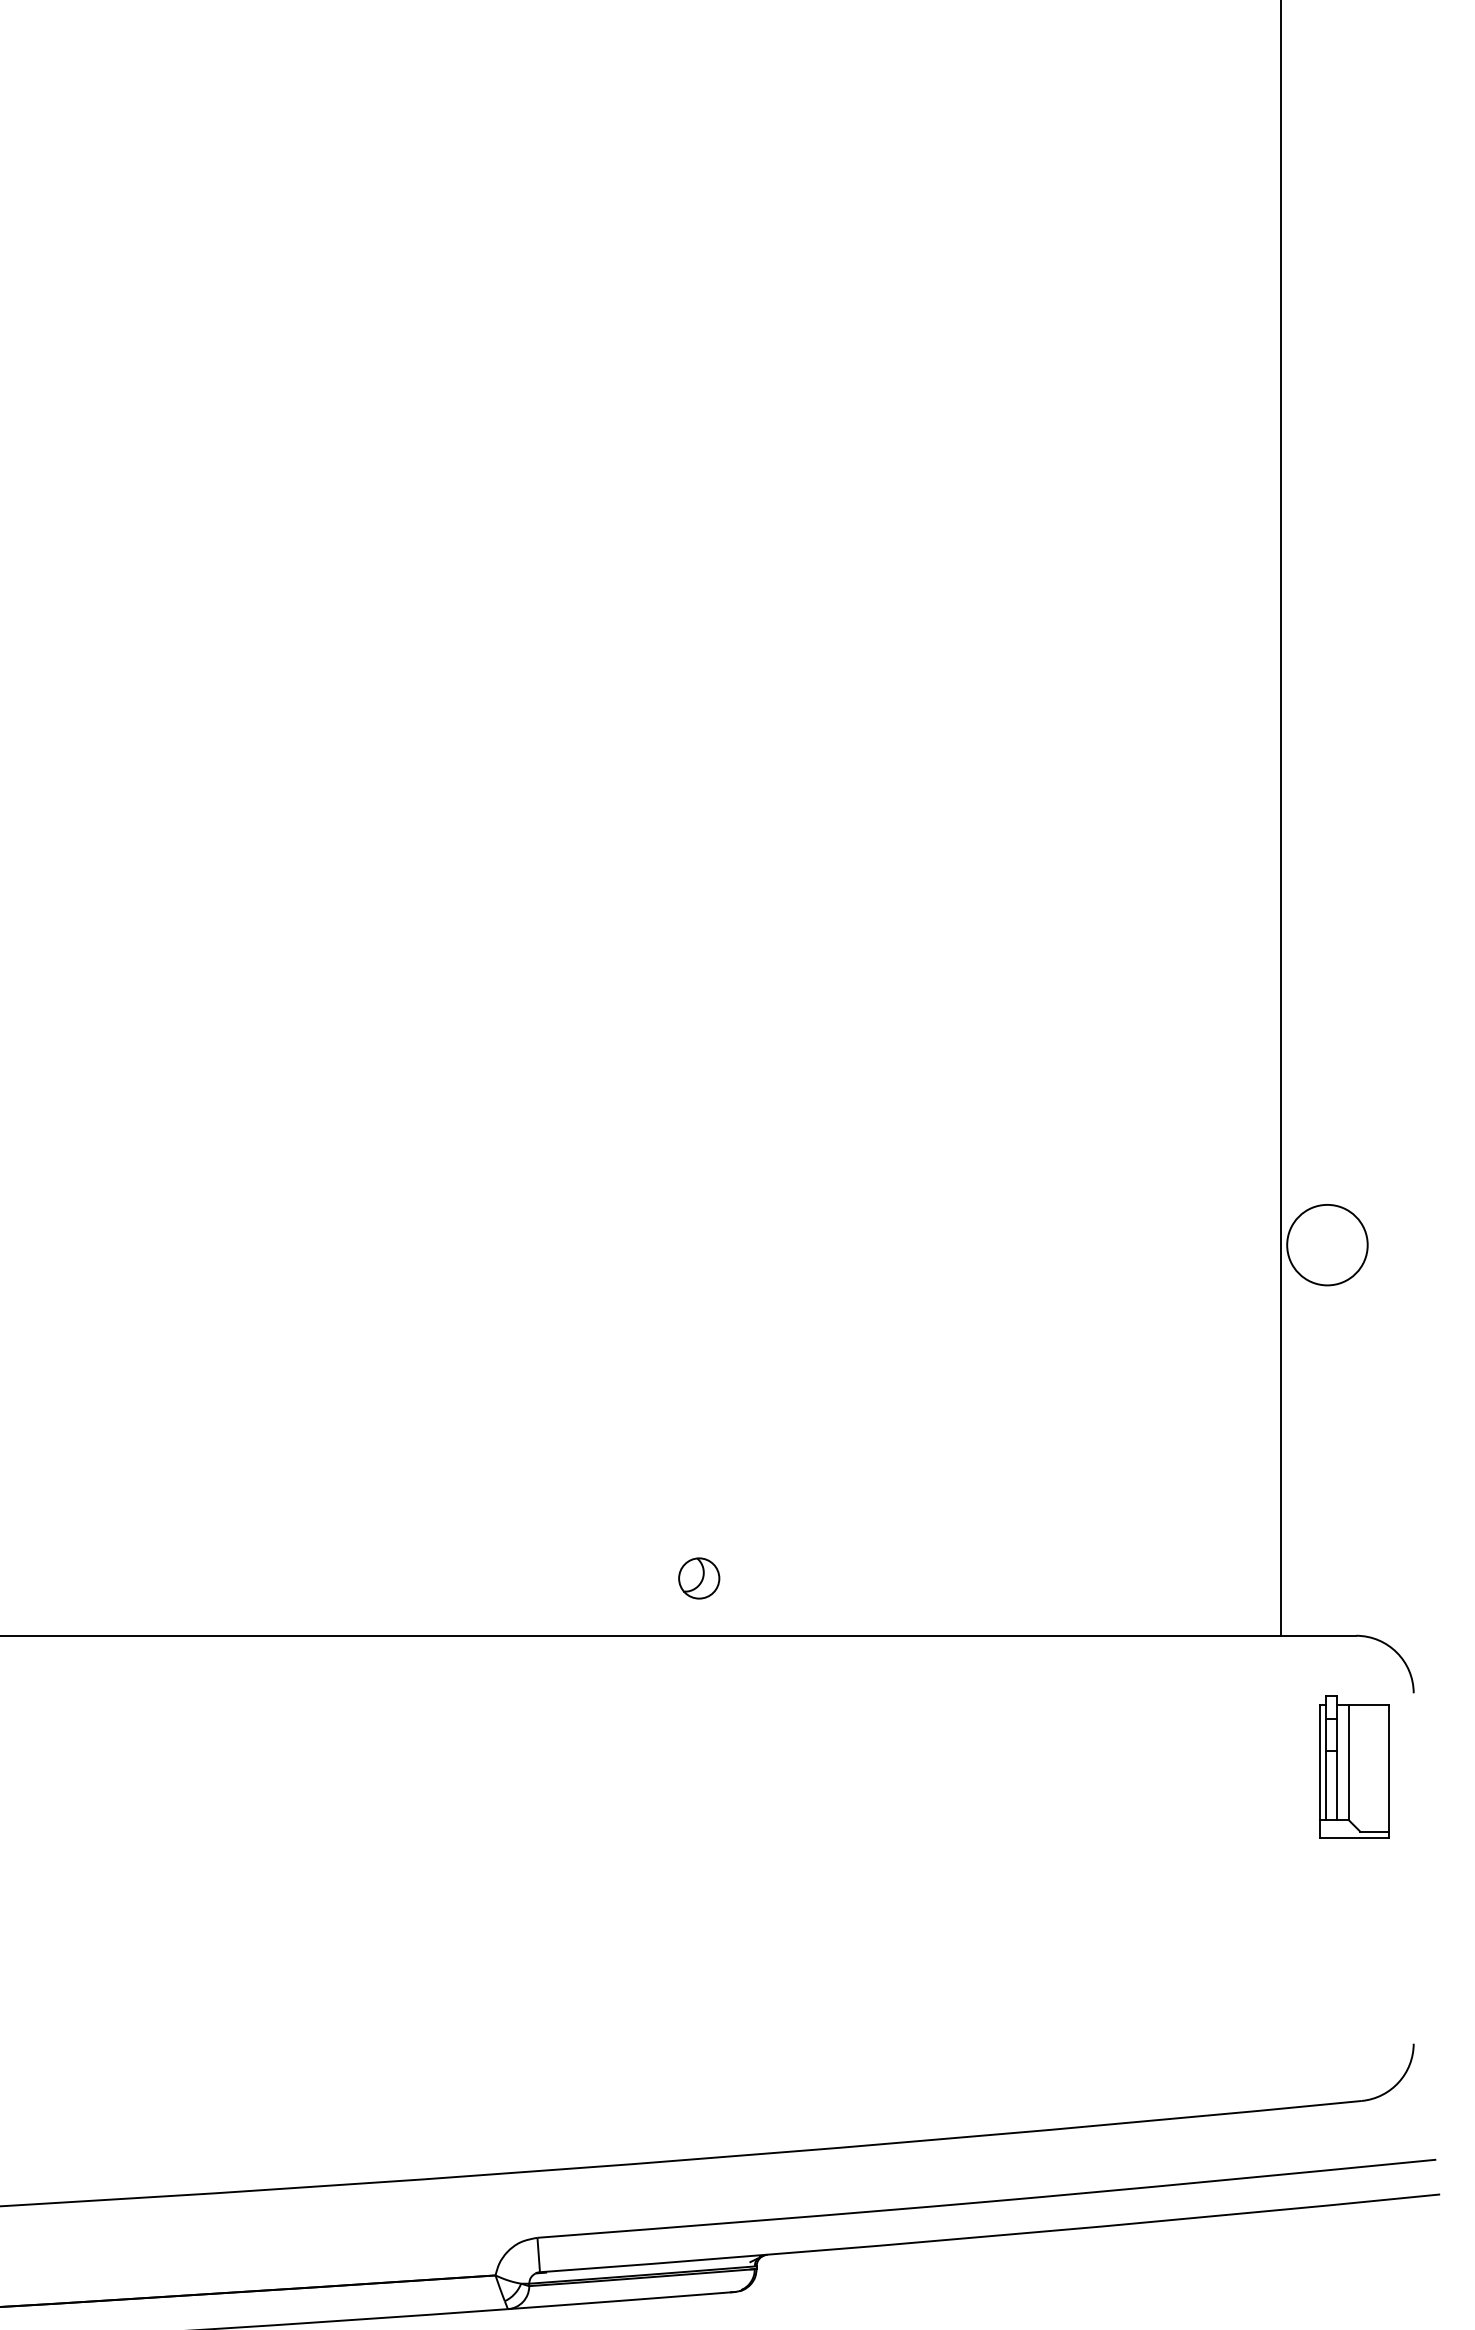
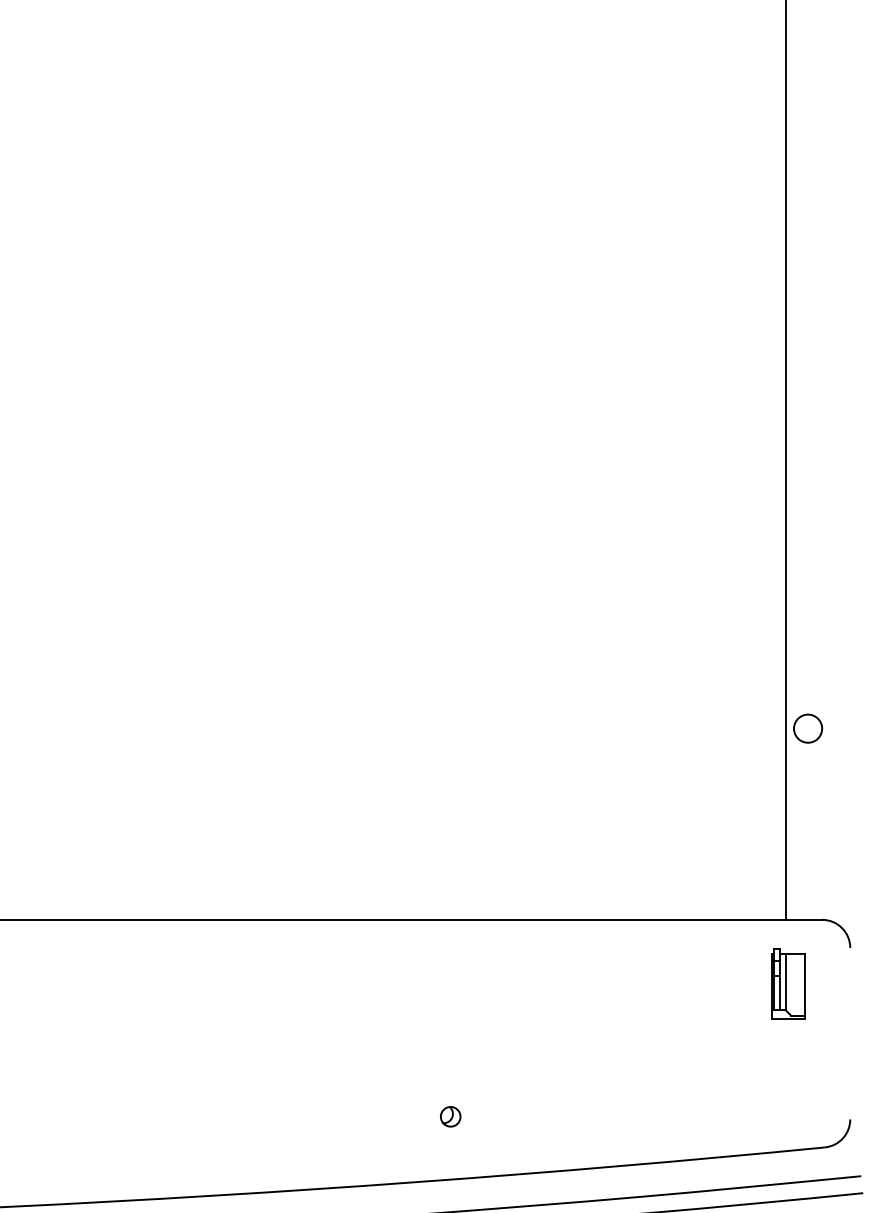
circle: (1328, 1244) -> (808, 728), size x0.71
part: (698, 1577) -> (450, 1116), moved
part: (1354, 1765) -> (788, 983), moved

